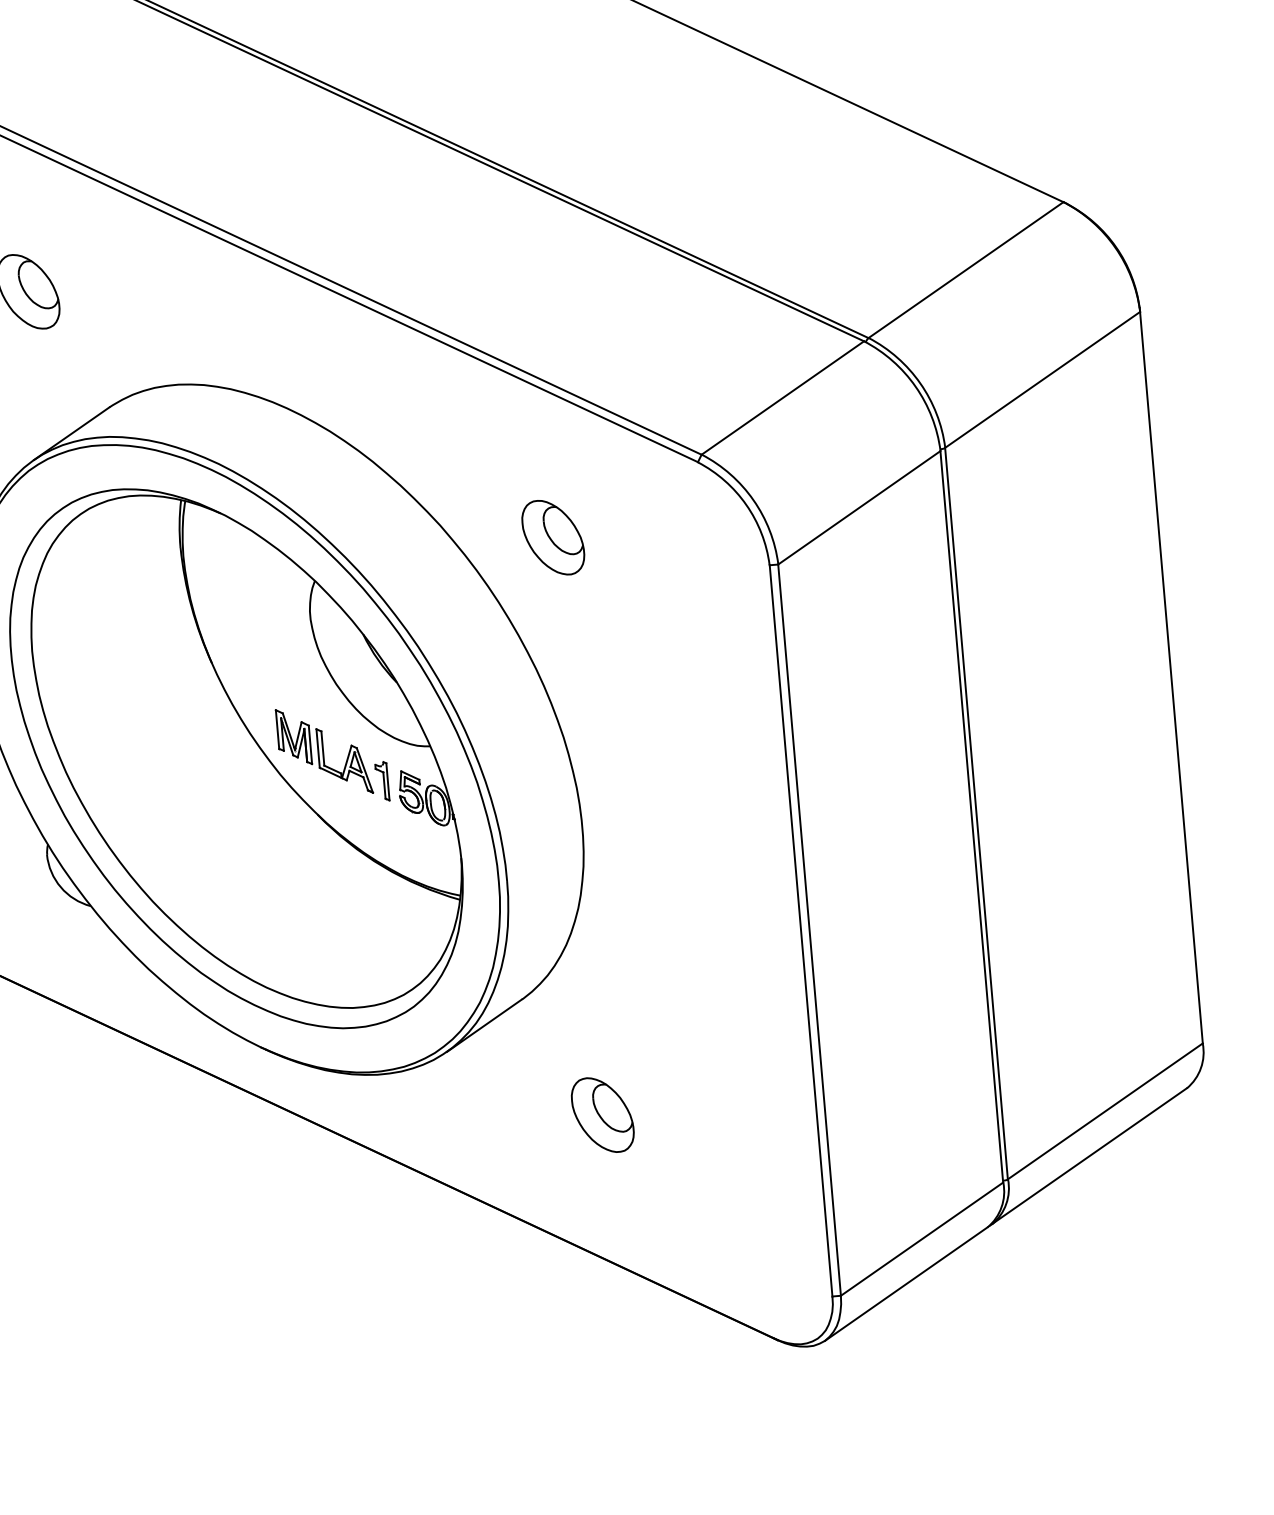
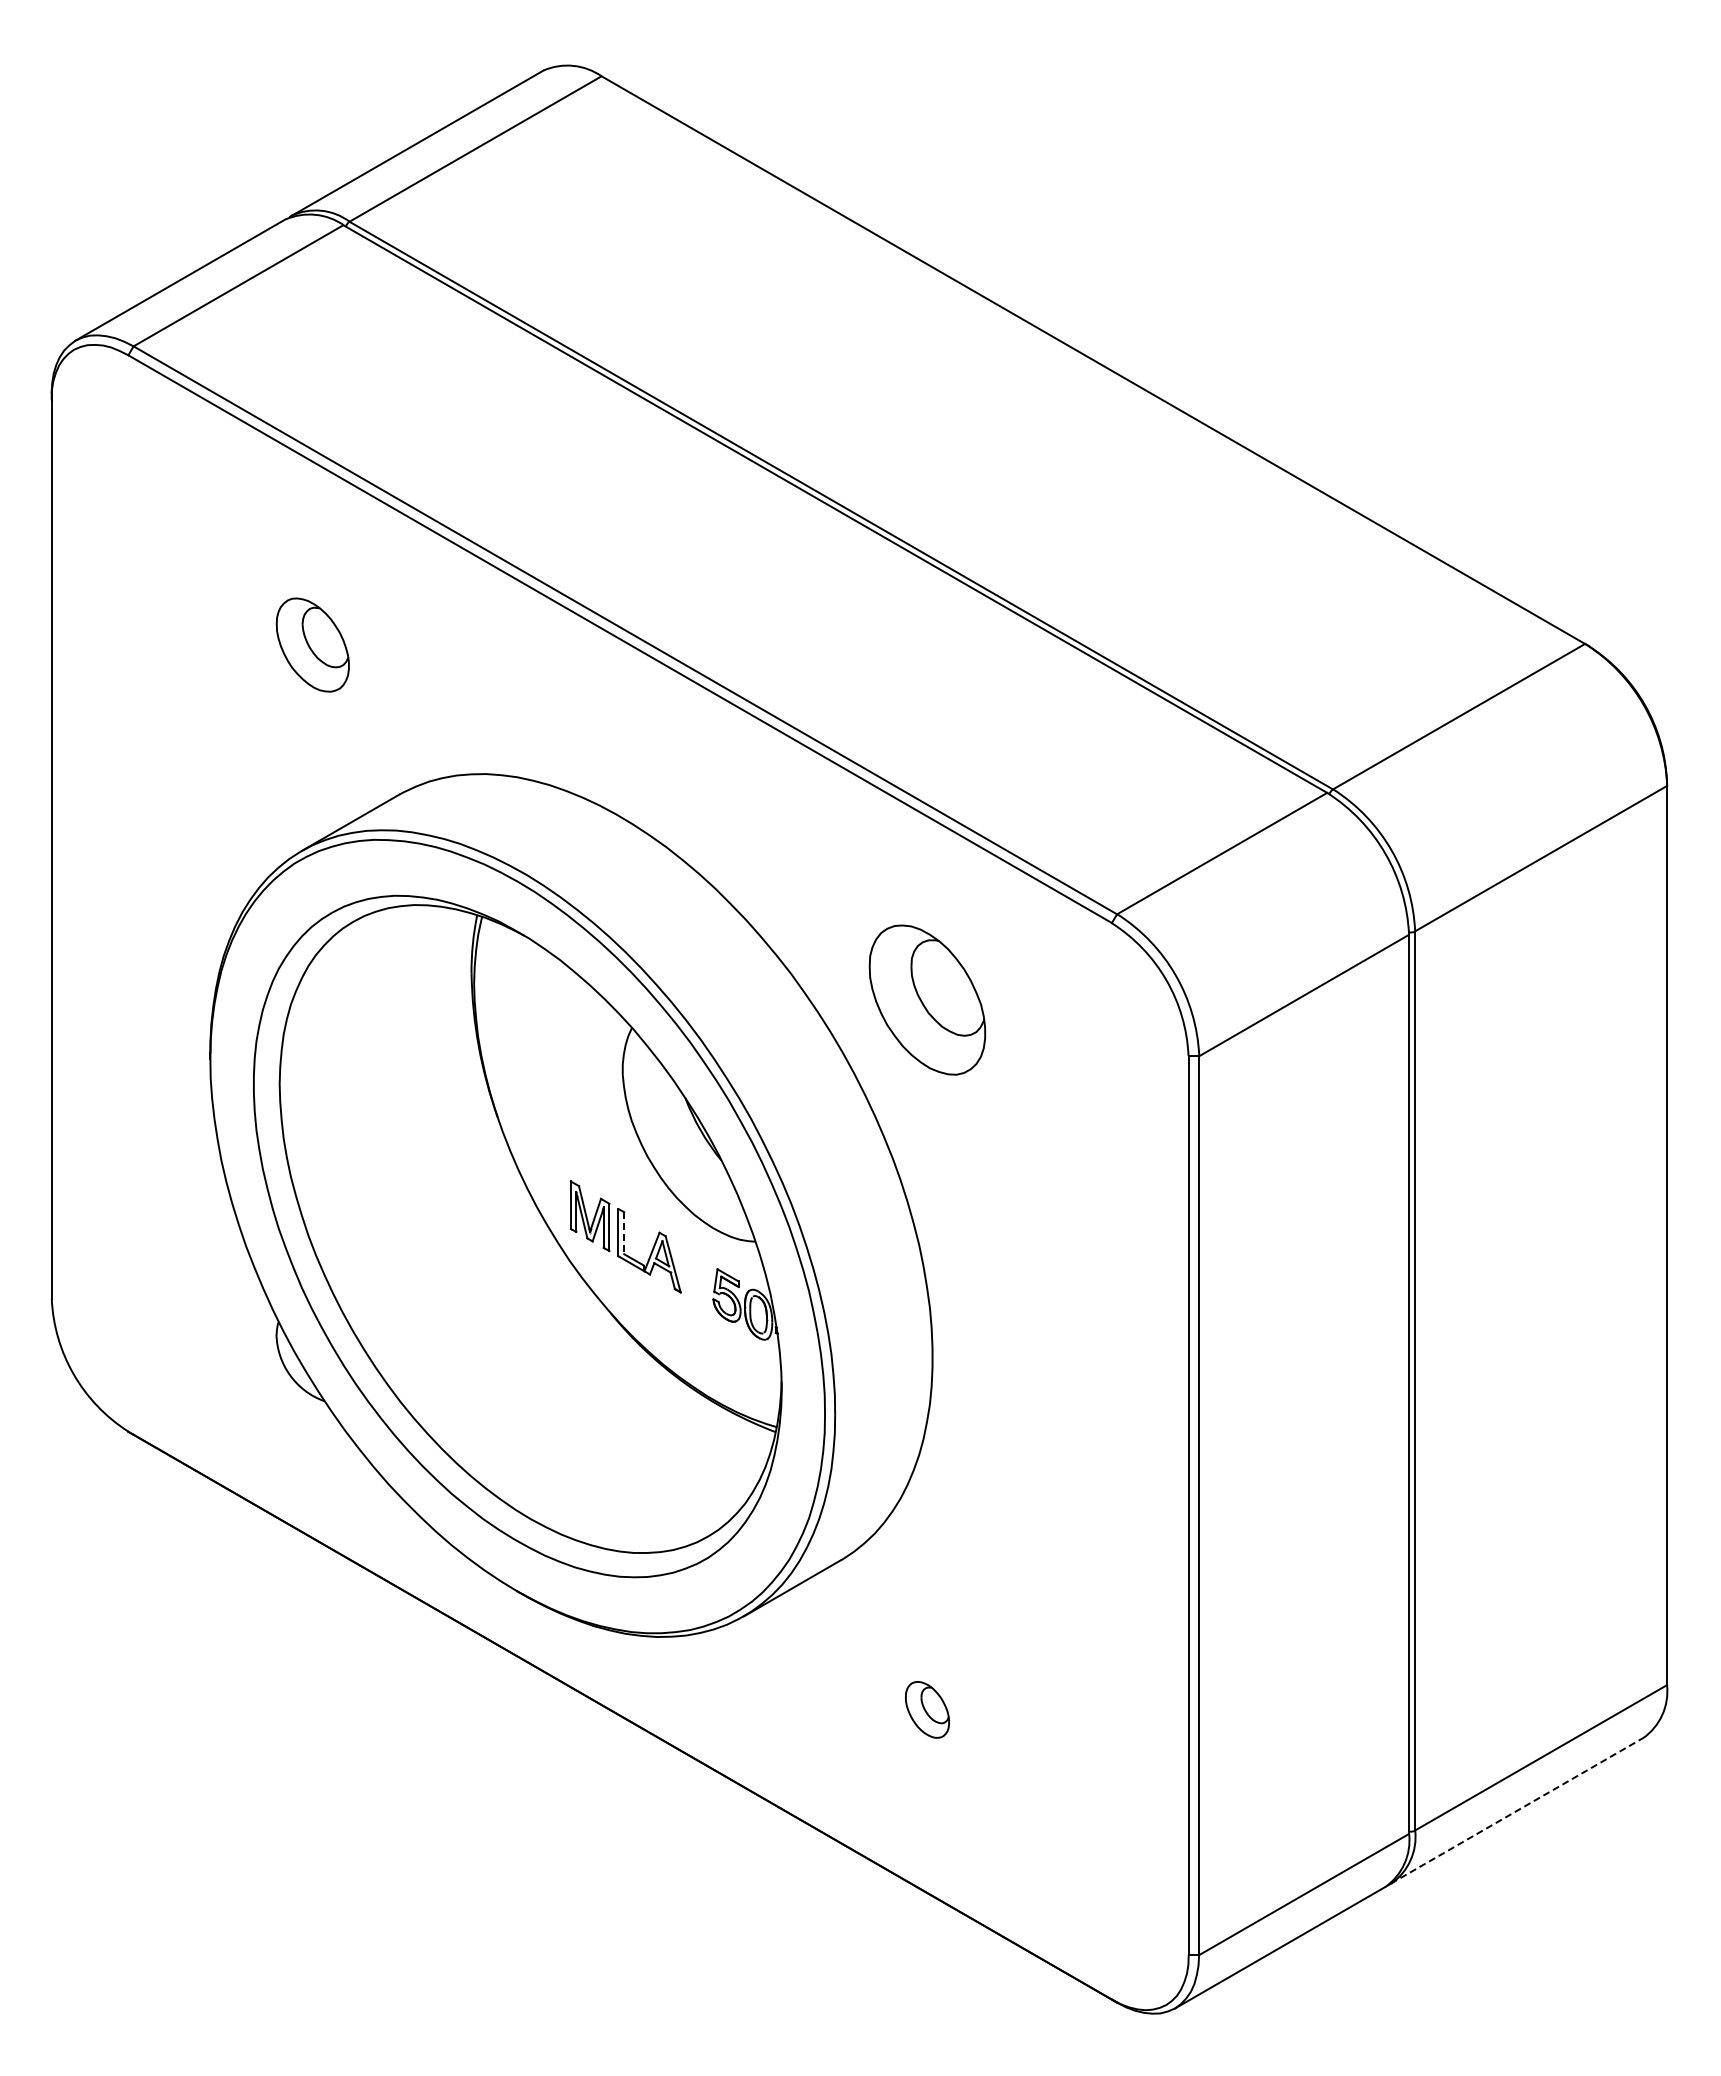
part: (553, 537) -> (927, 999), size x1.6
line: (323, 748) -> (624, 1233), solid -> dashed
part: (382, 781) -> (693, 1279), removed
part: (602, 1114) -> (927, 1709), size x0.6
line: (1089, 1155) -> (1517, 1810), solid -> dashed

